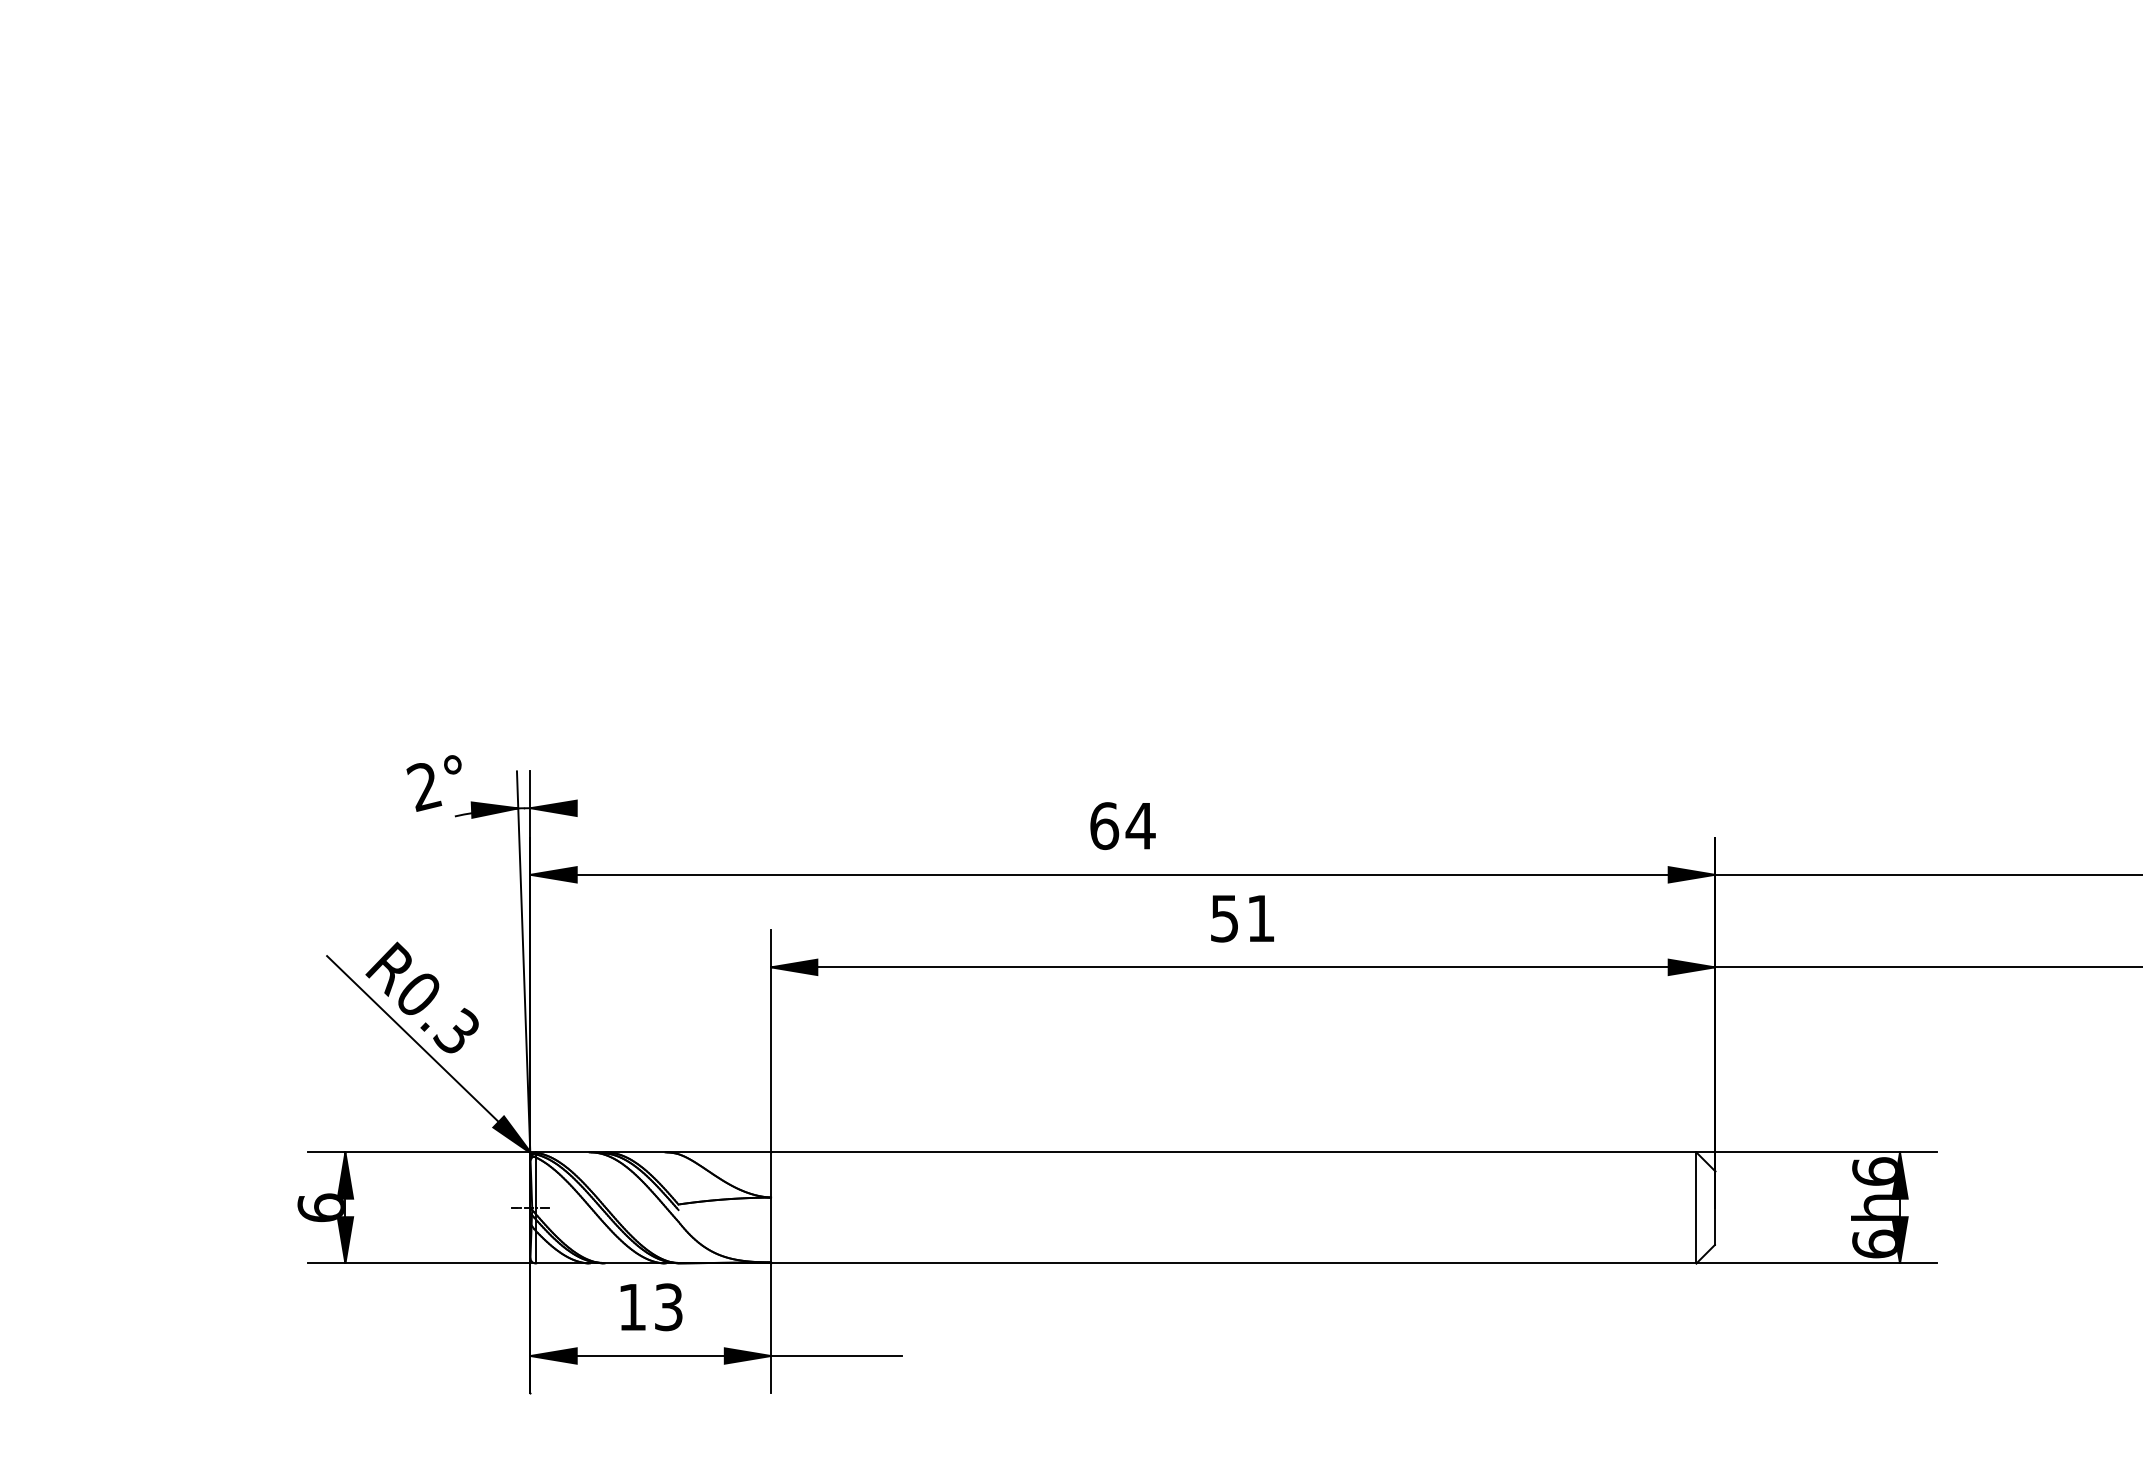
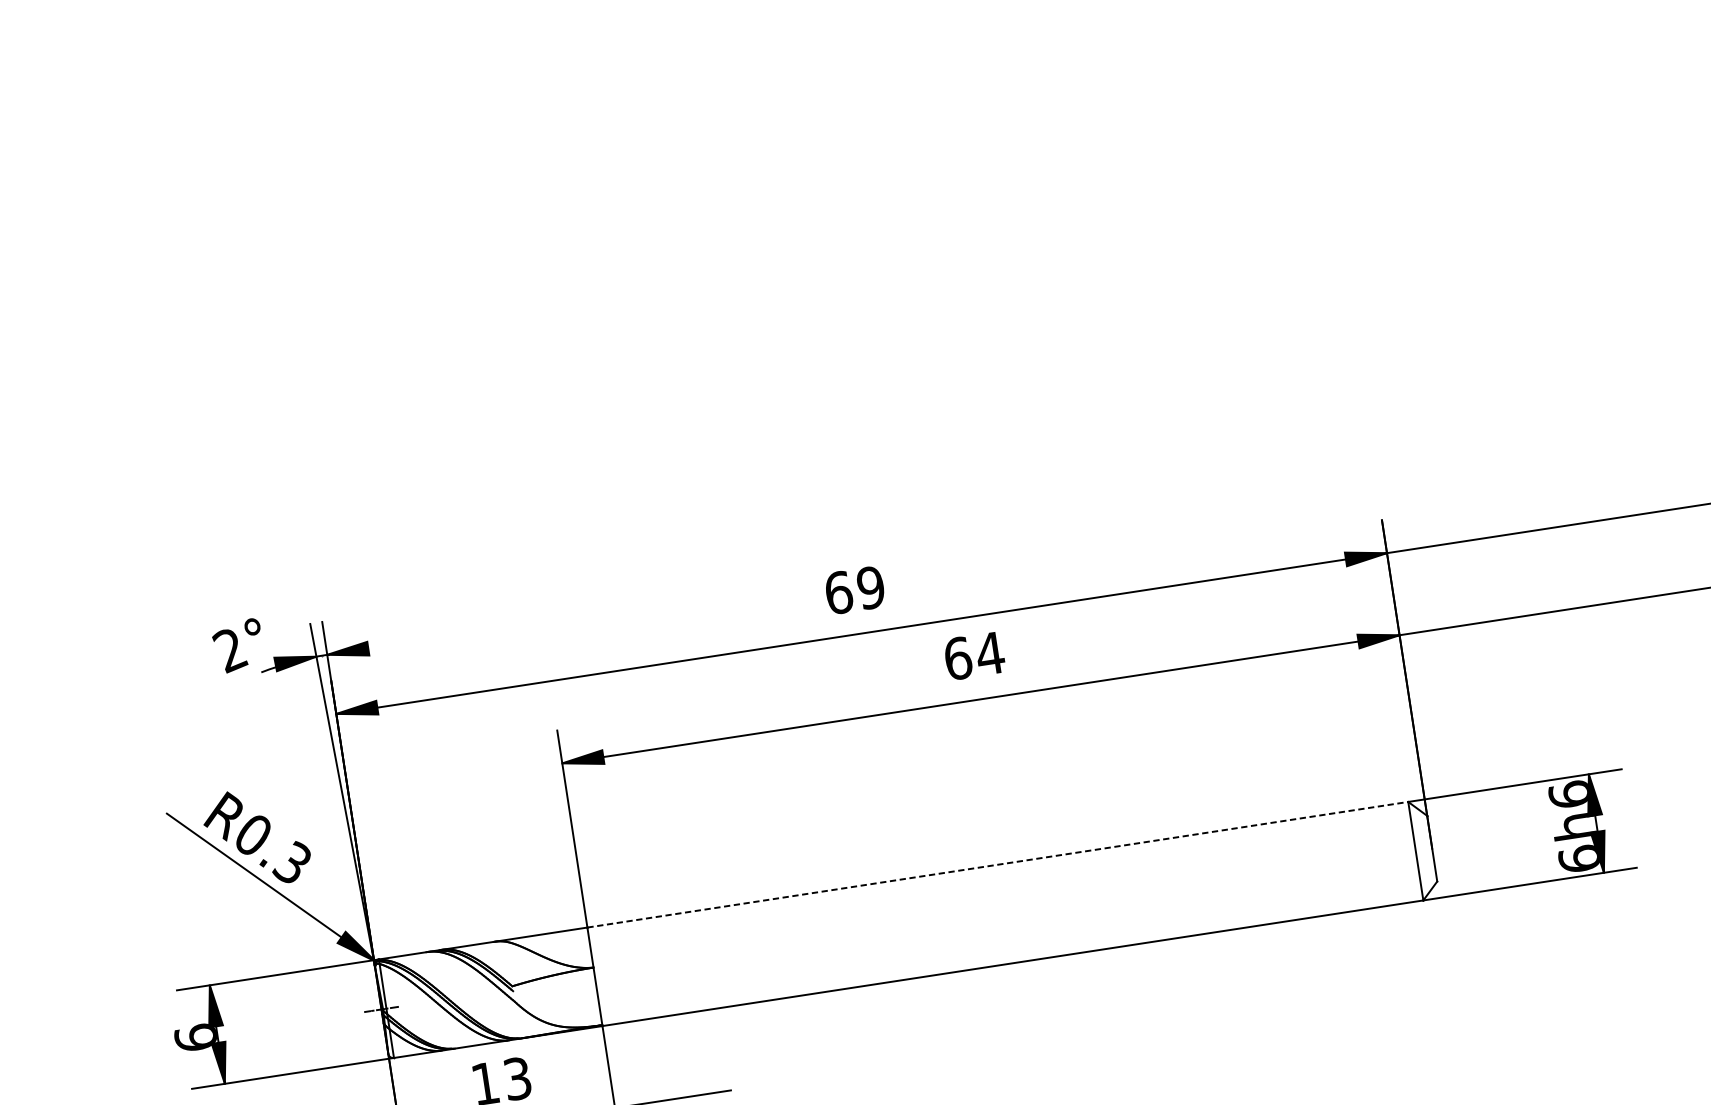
text: (1140, 826) -> (870, 588), 64 -> 69
text: (1243, 918) -> (974, 655), 51 -> 64
line: (1233, 1152) -> (997, 864), solid -> dashed

